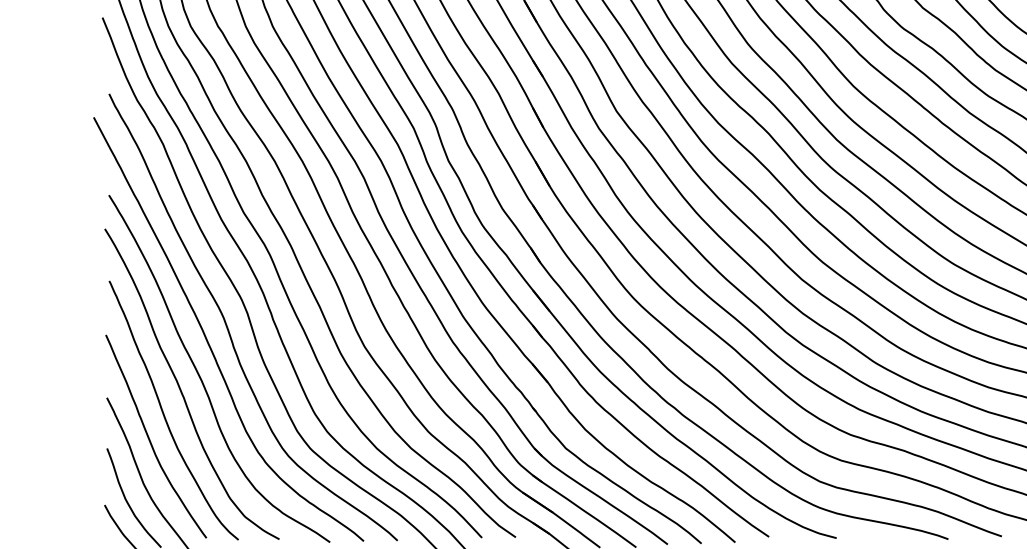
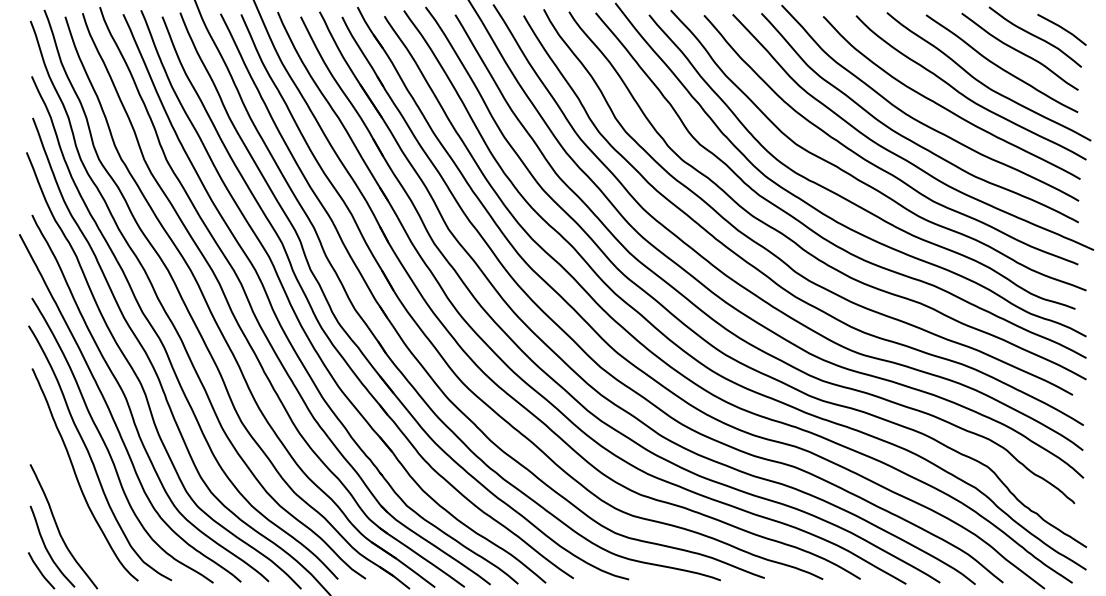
curve: (149, 436) -> (65, 496), removed

